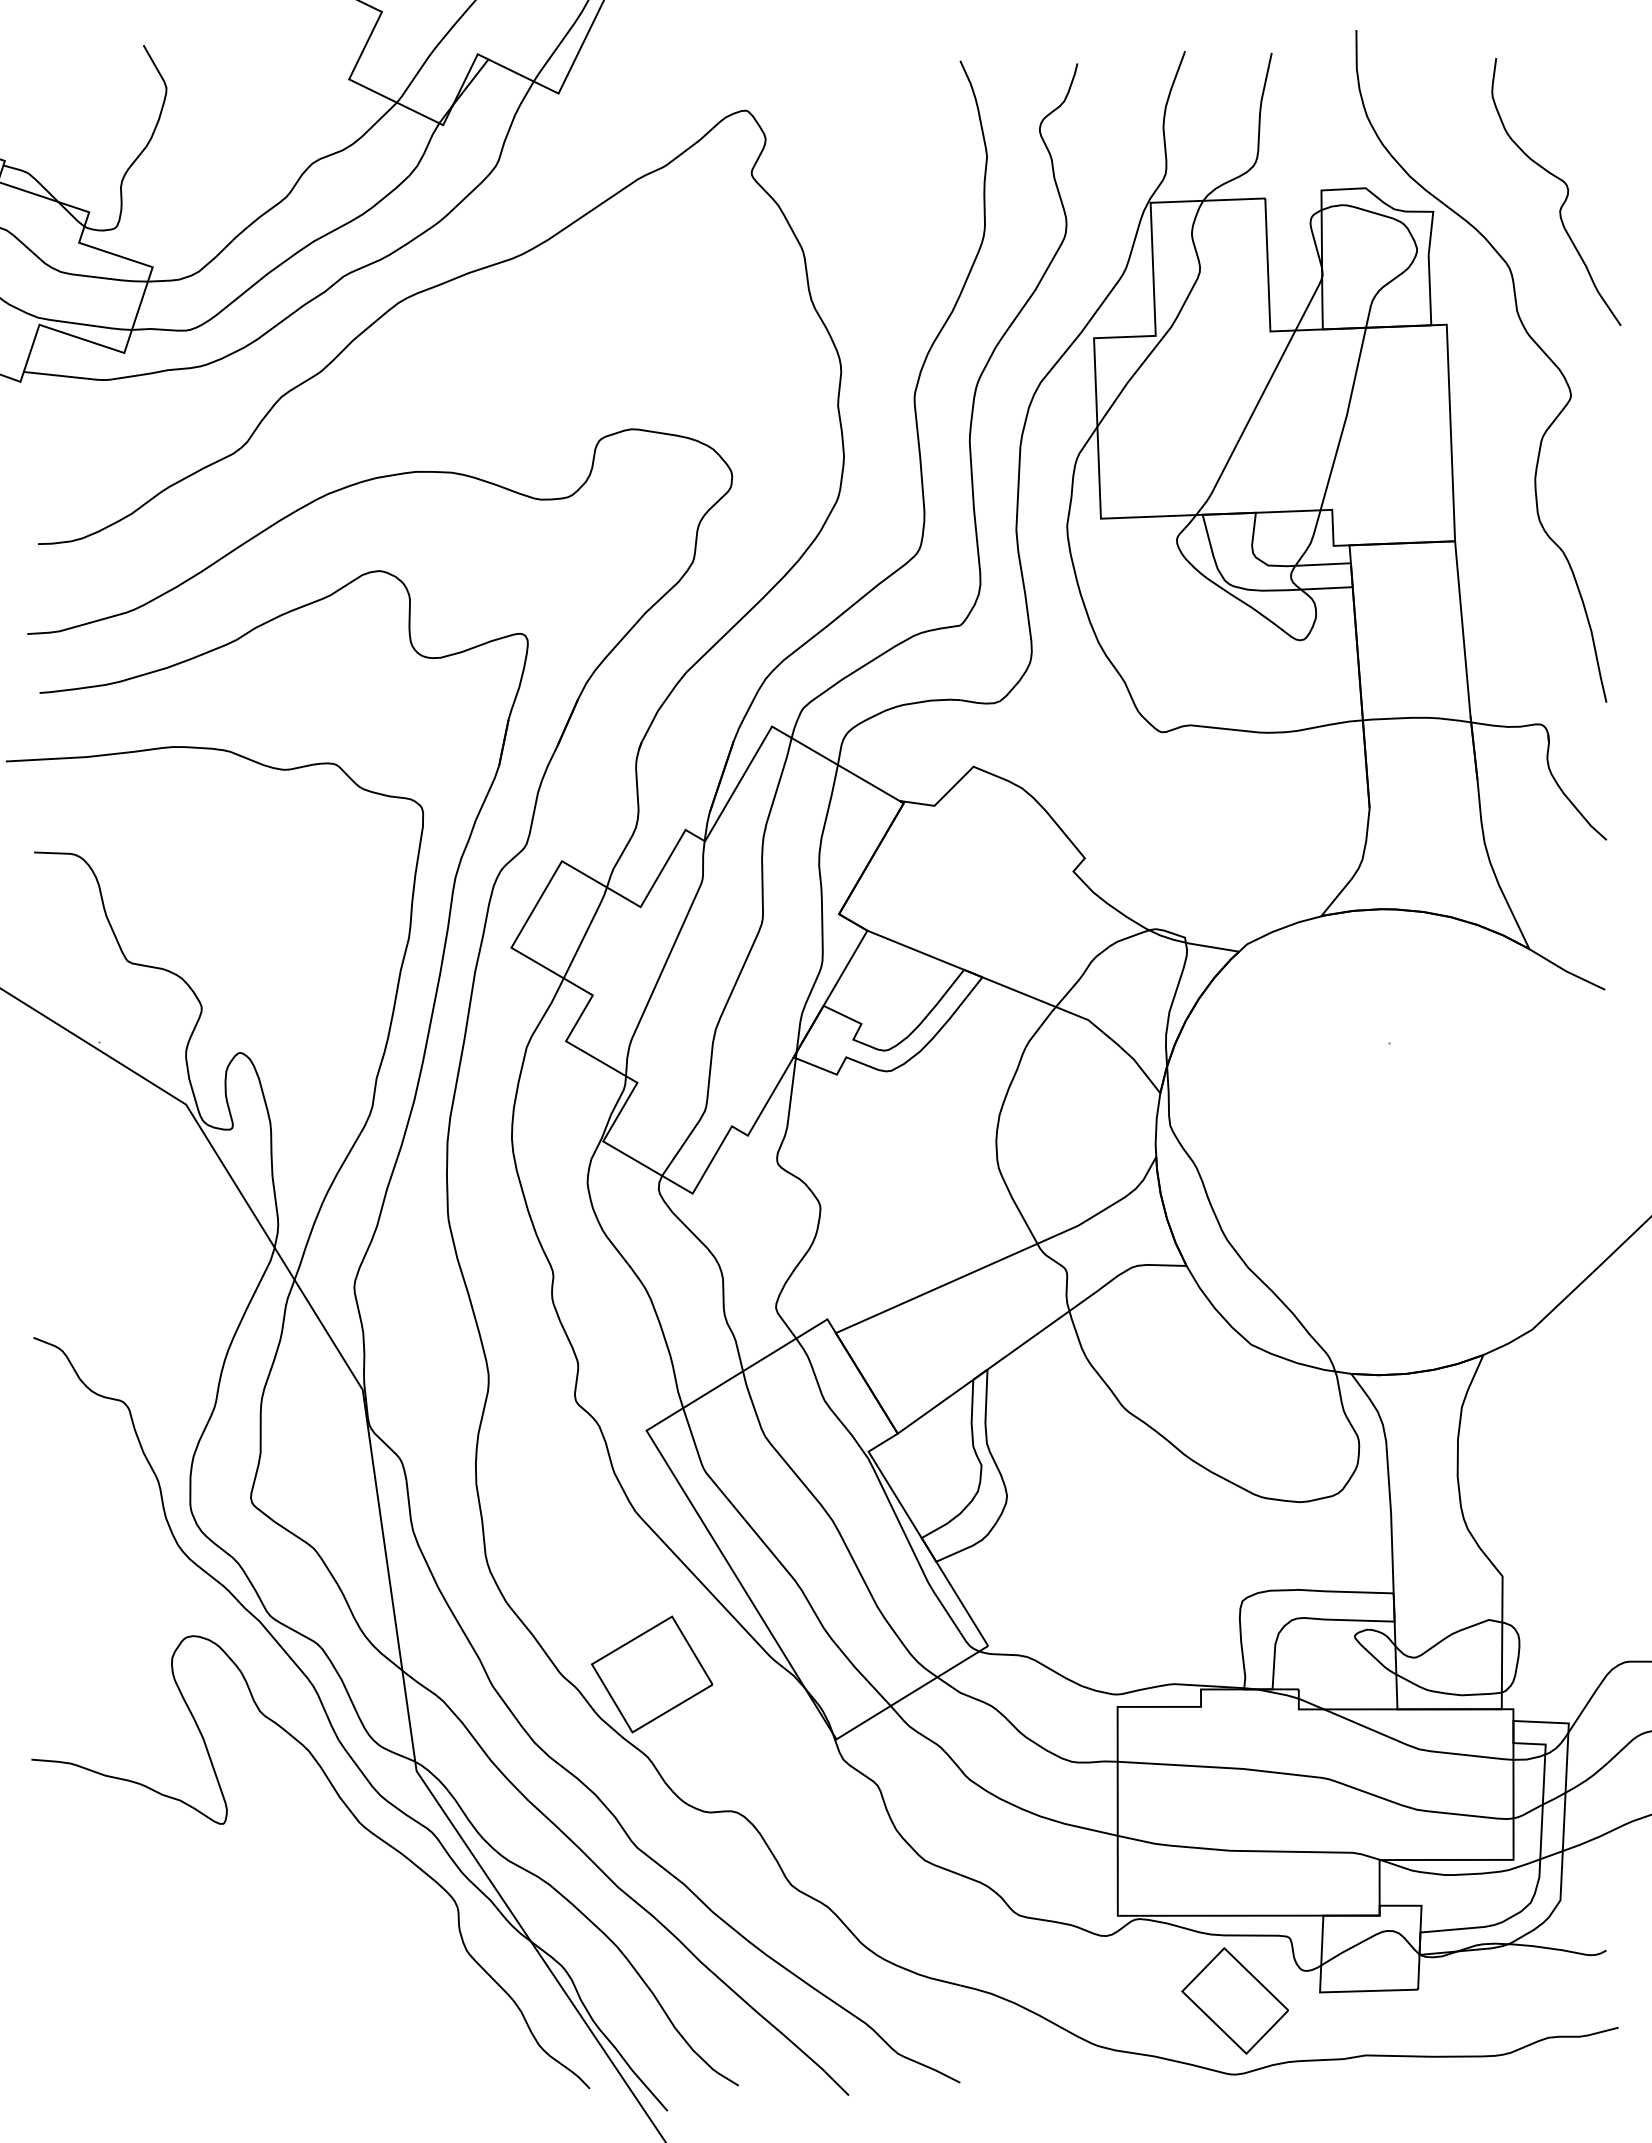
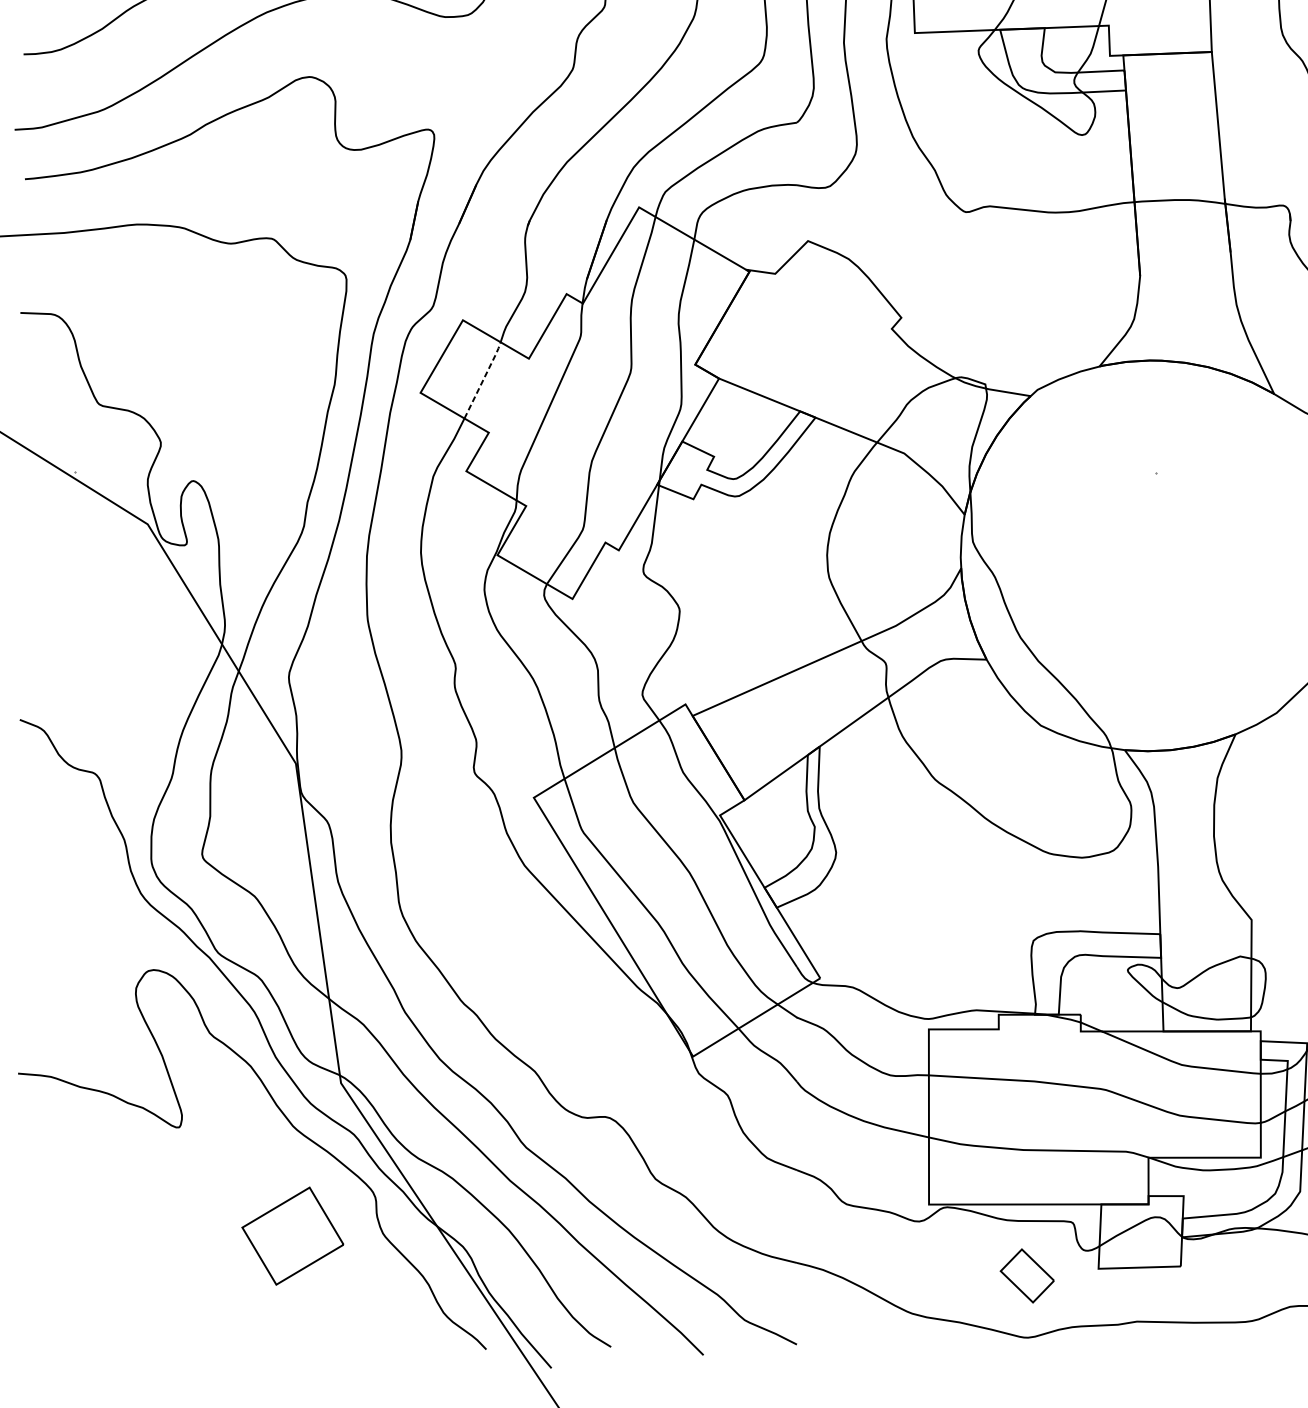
line: (586, 931) -> (483, 379), solid -> dashed
part: (652, 1674) -> (293, 1236), moved
part: (1234, 2000) -> (1026, 1275), size x0.6

